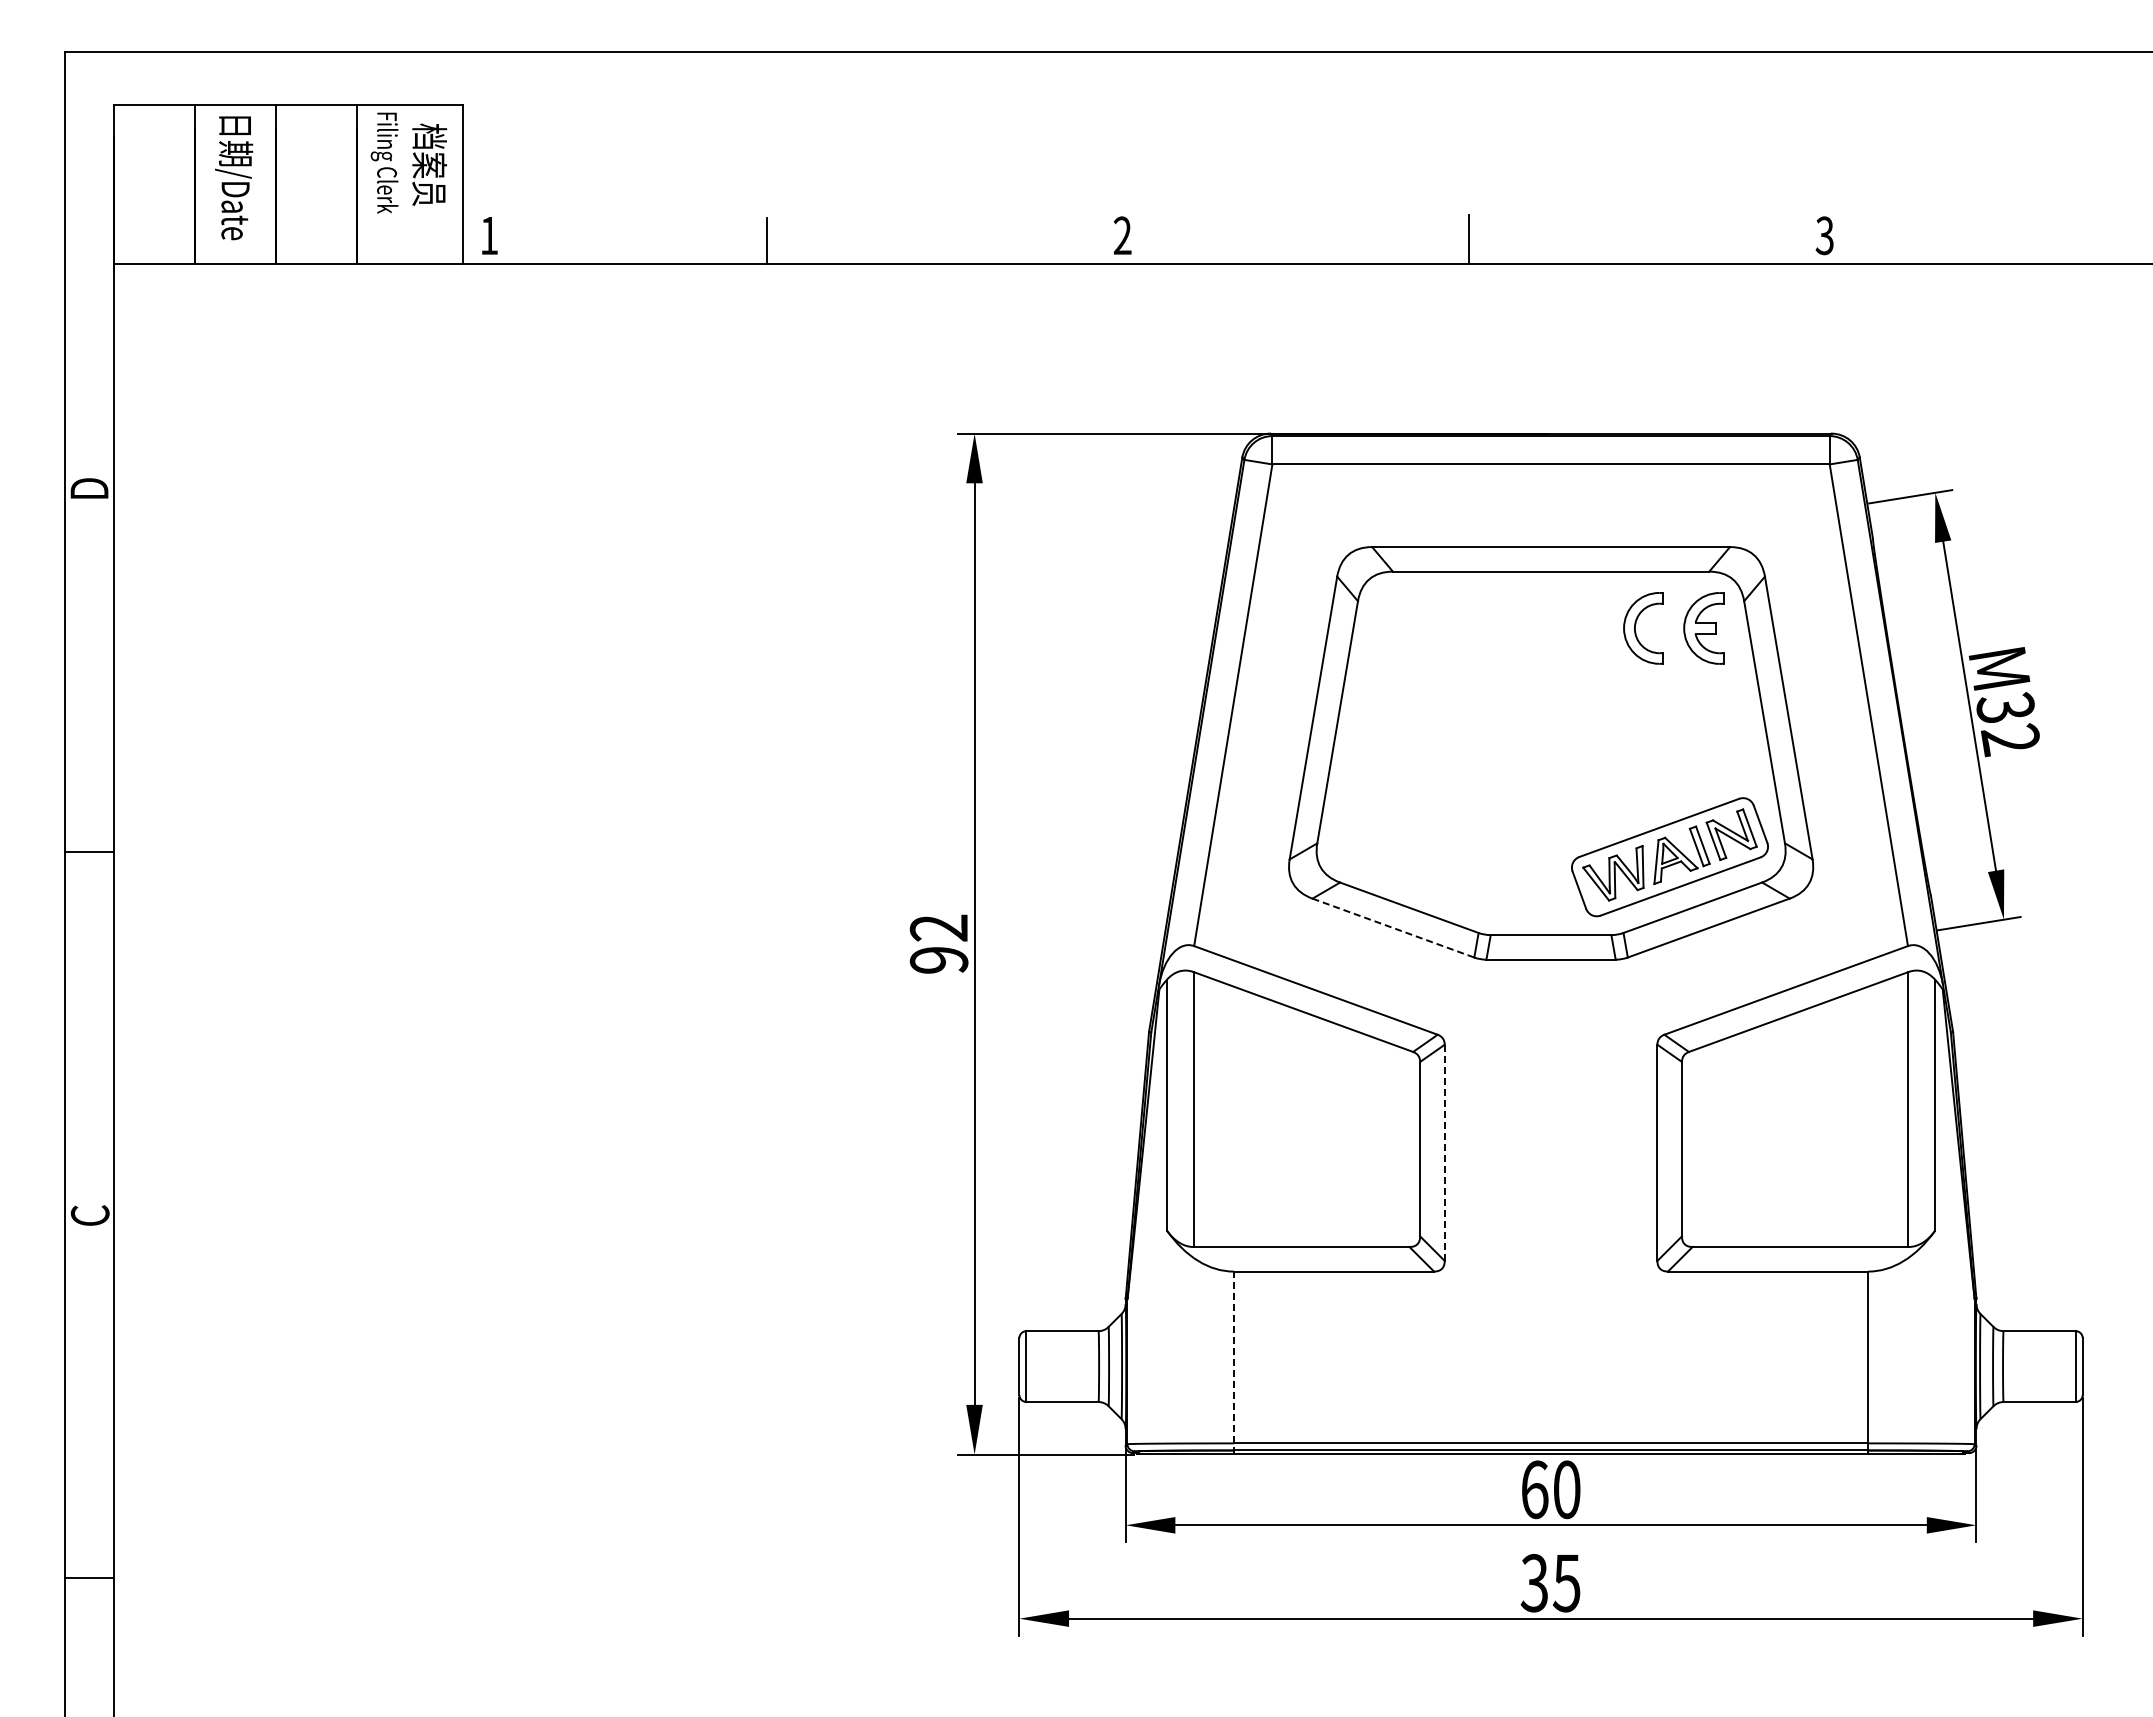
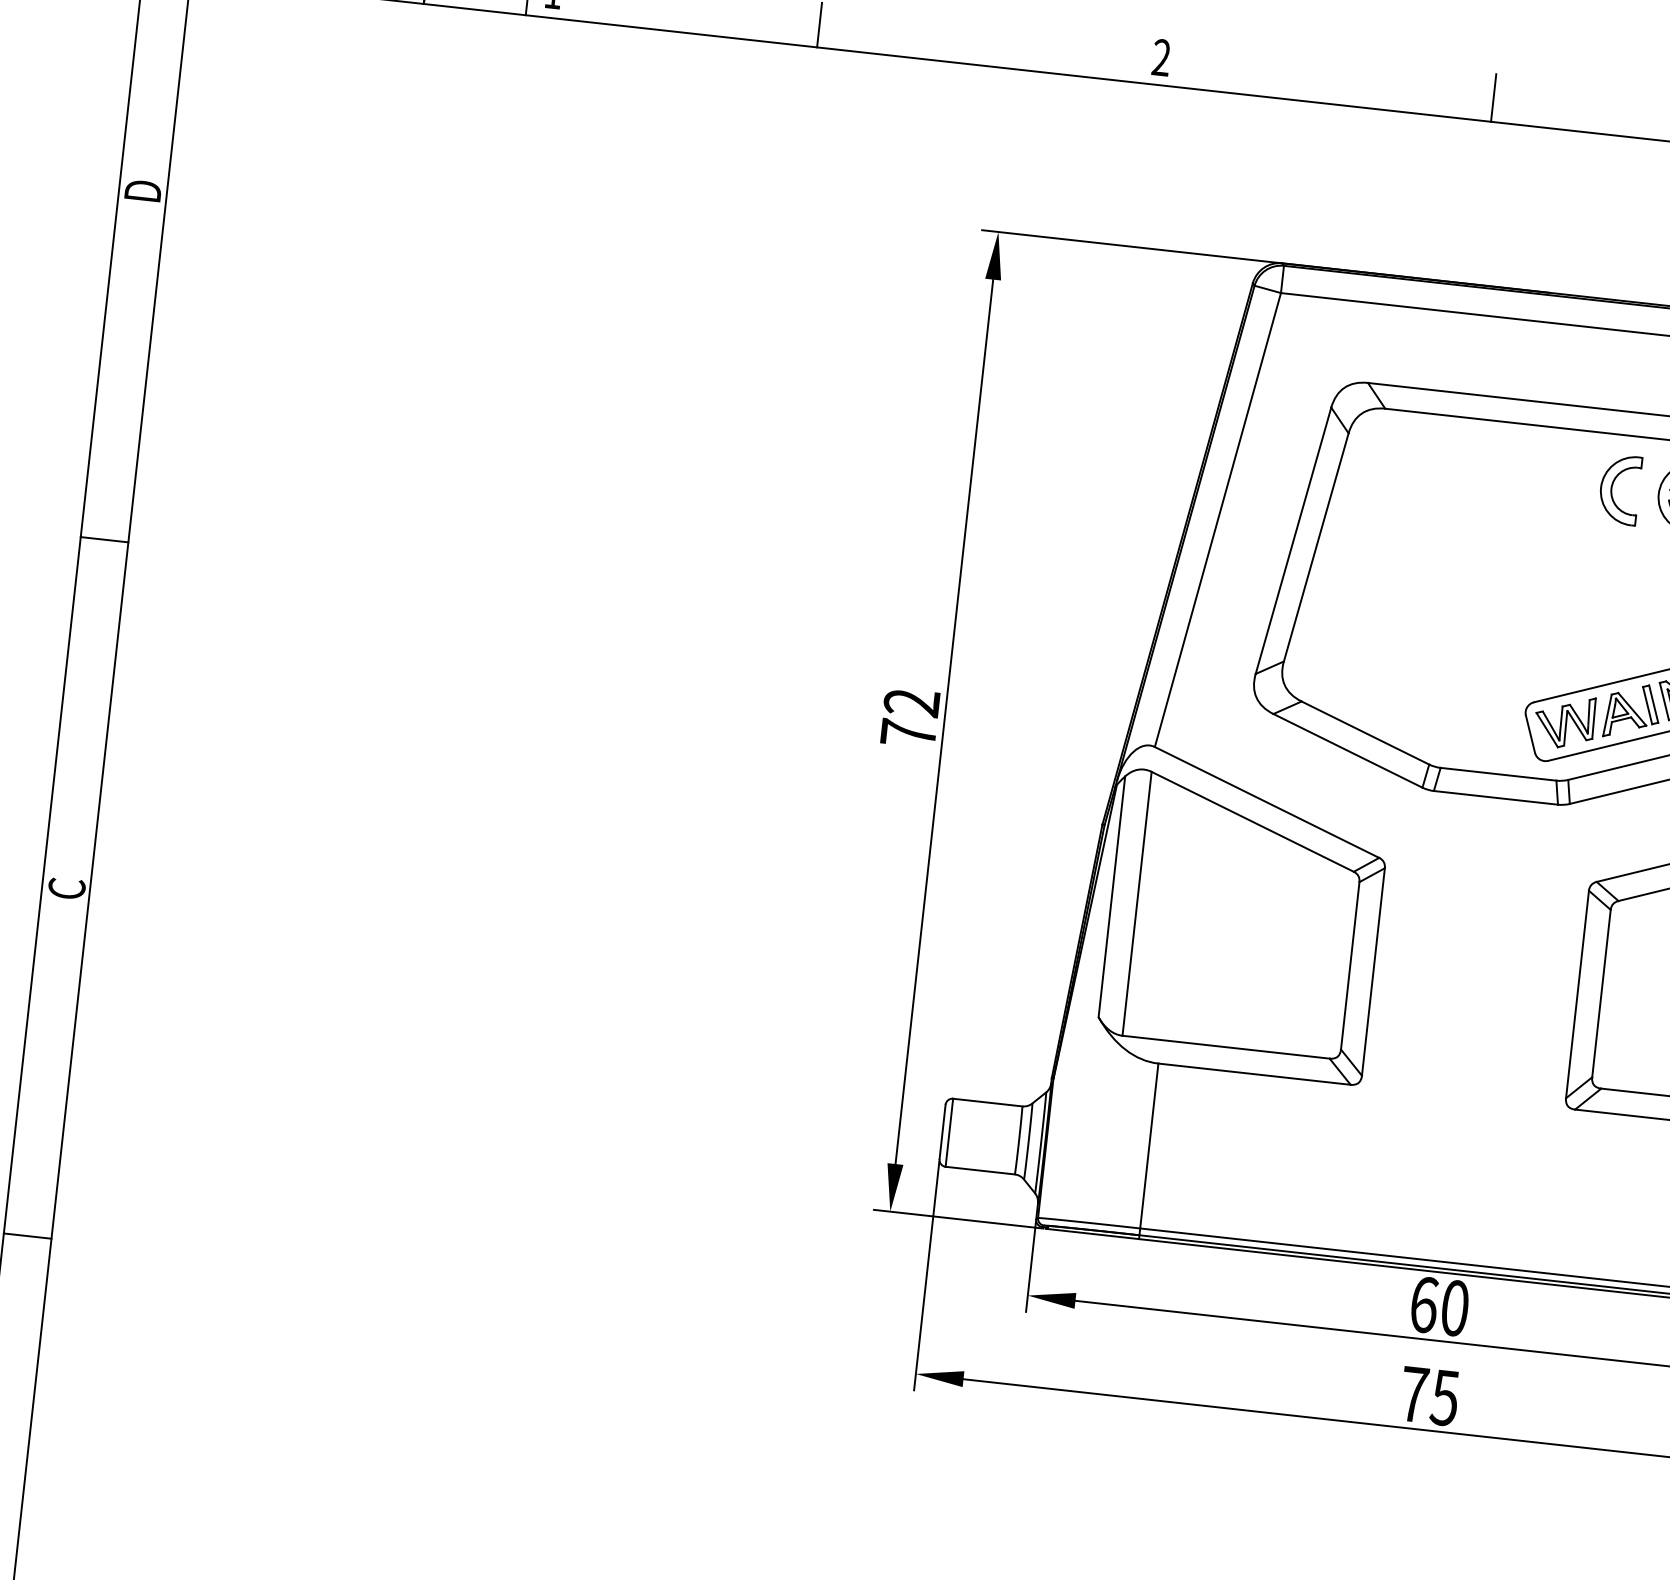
line: (1393, 928) -> (1348, 751), dashed -> solid
text: (938, 959) -> (908, 732), 92 -> 72
line: (1444, 1152) -> (1373, 971), dashed -> solid
line: (1233, 1362) -> (1148, 1150), dashed -> solid
text: (1534, 1583) -> (1413, 1394), 35 -> 75

